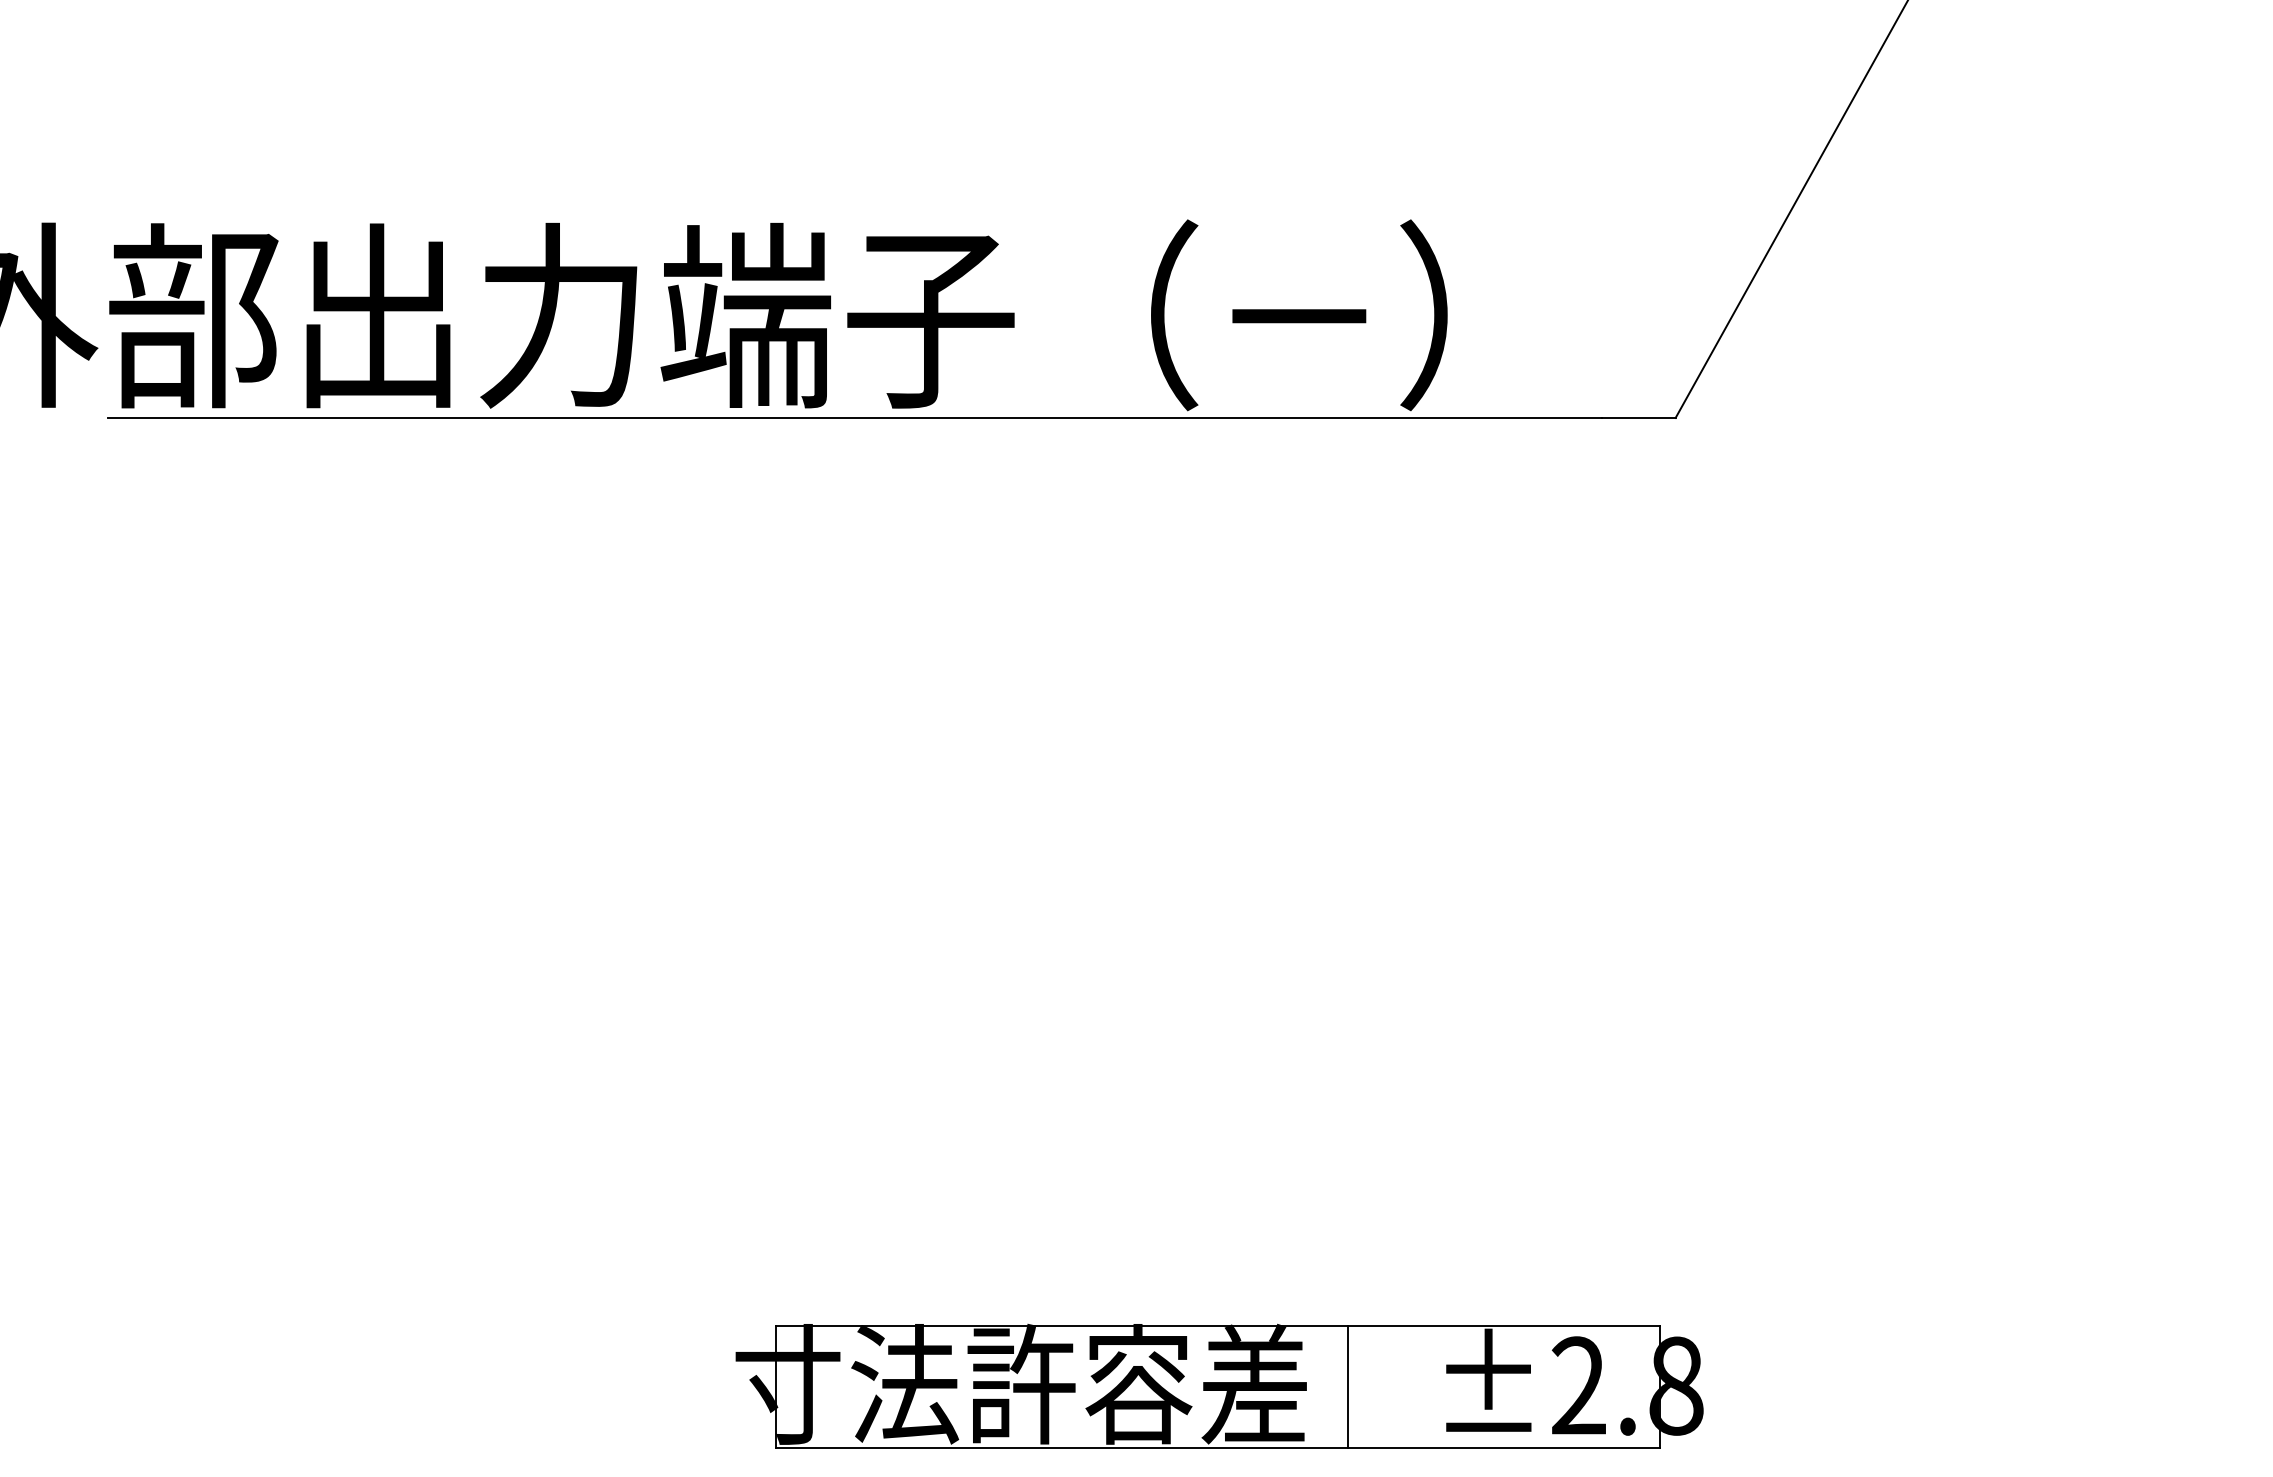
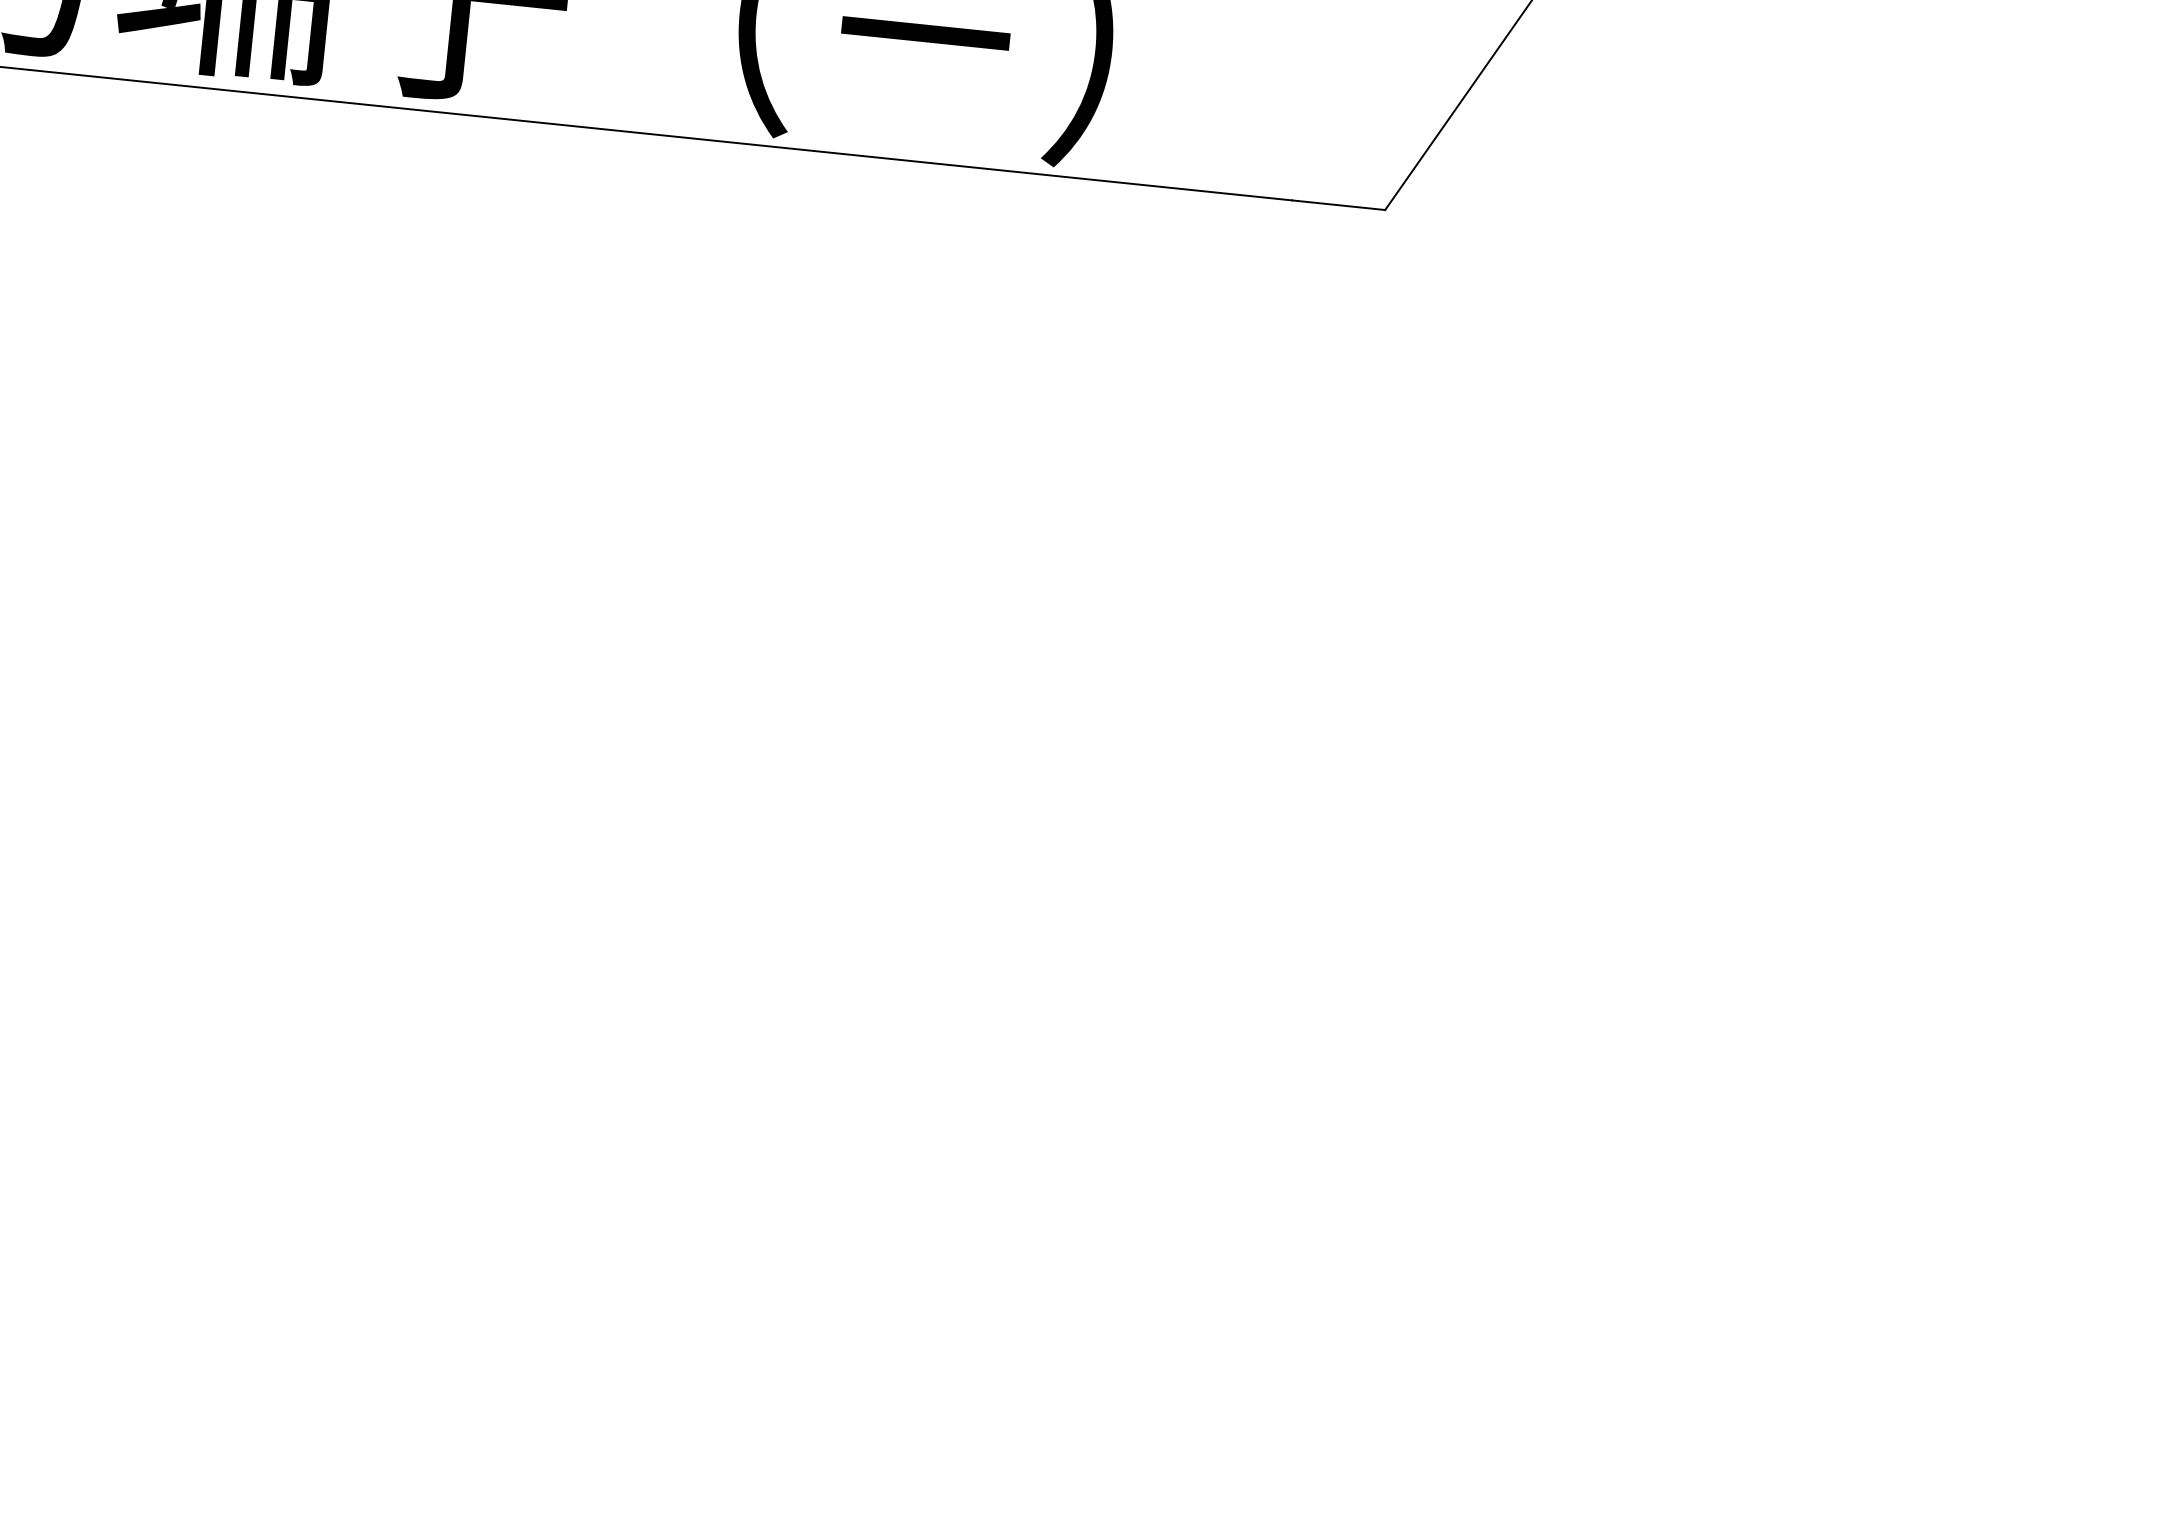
part: (1219, 1385) -> (686, 1365), removed

